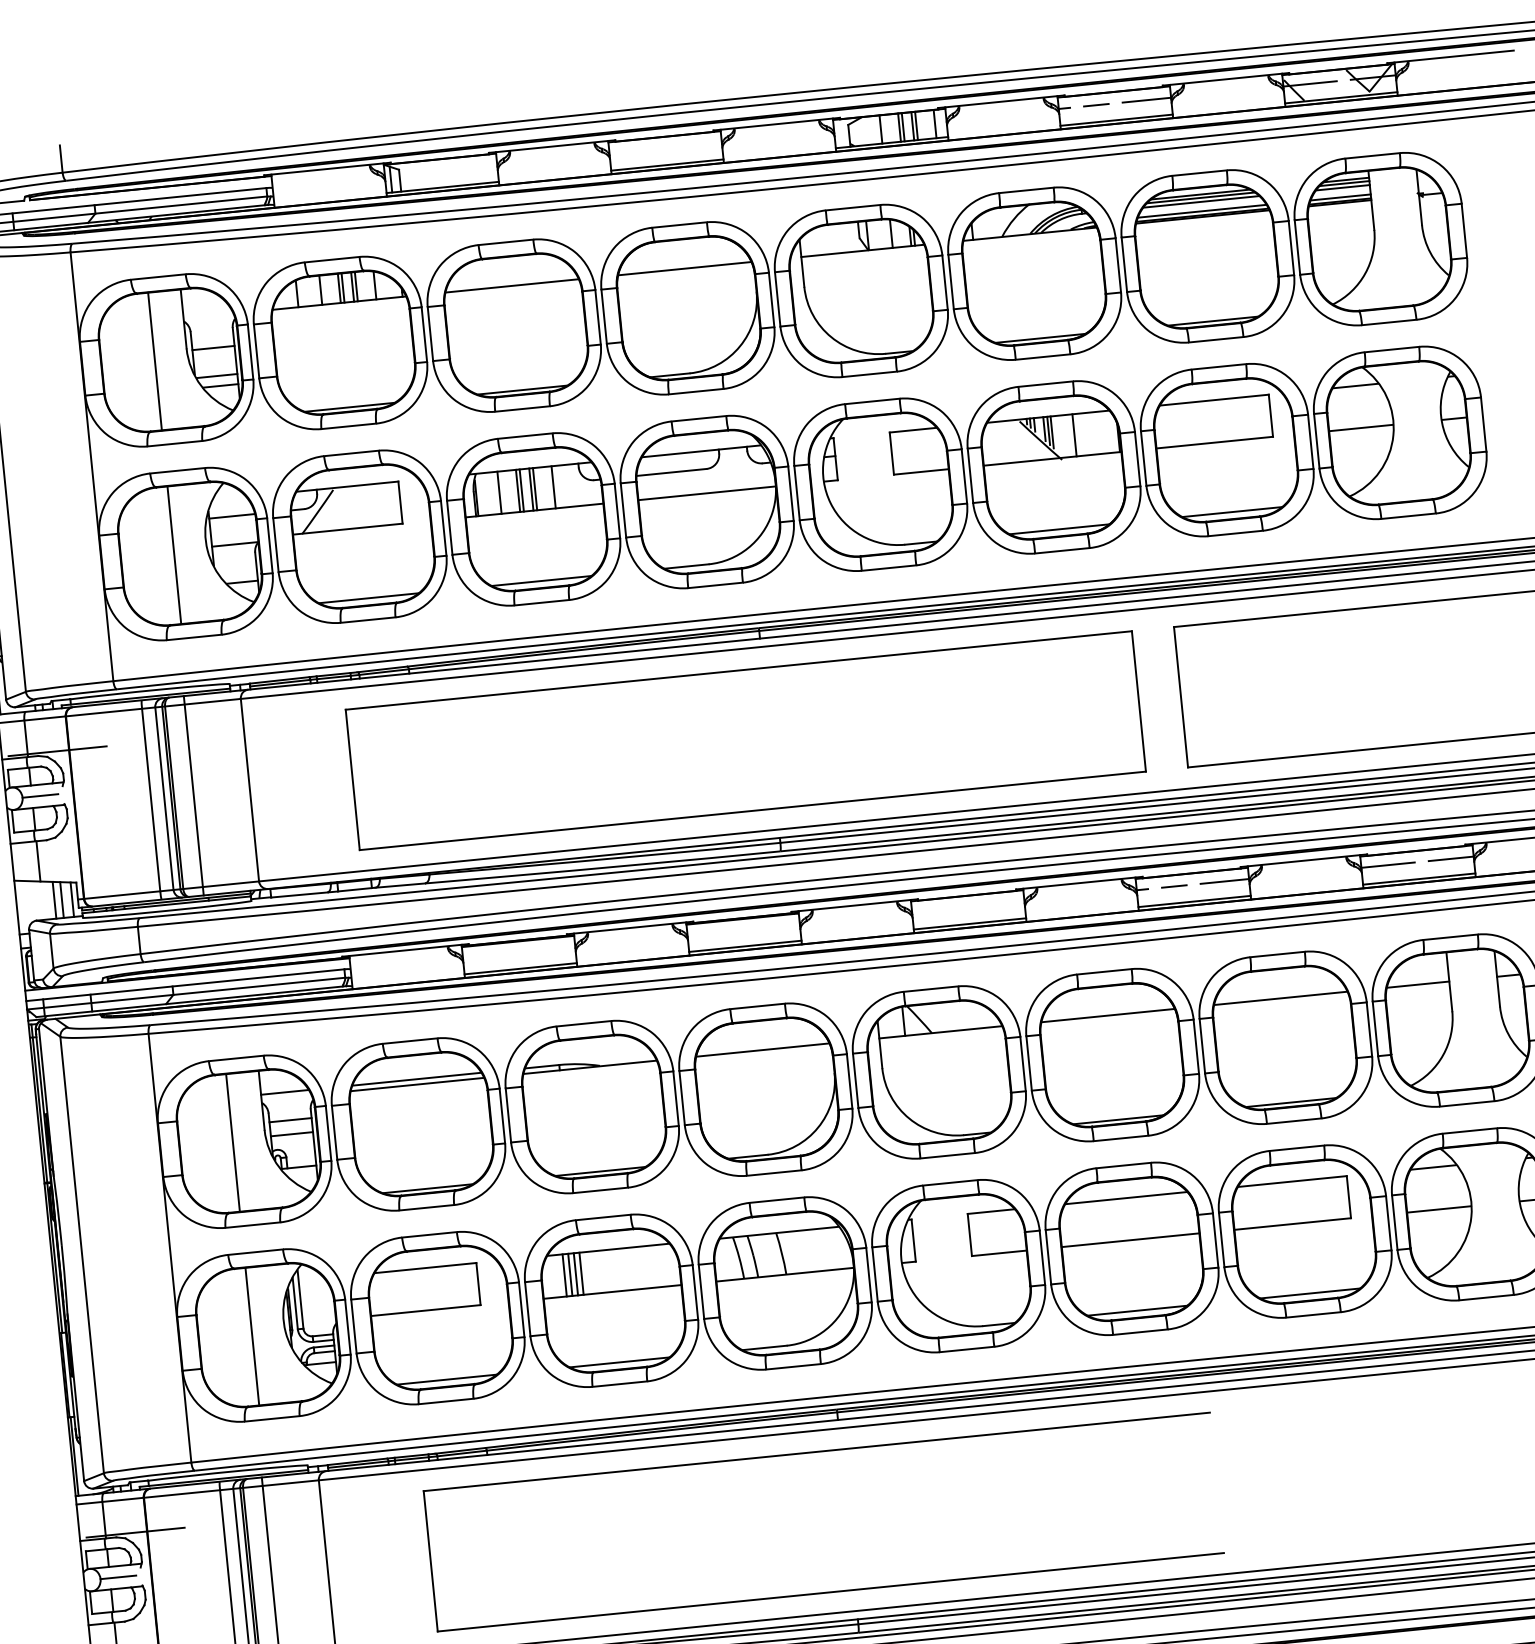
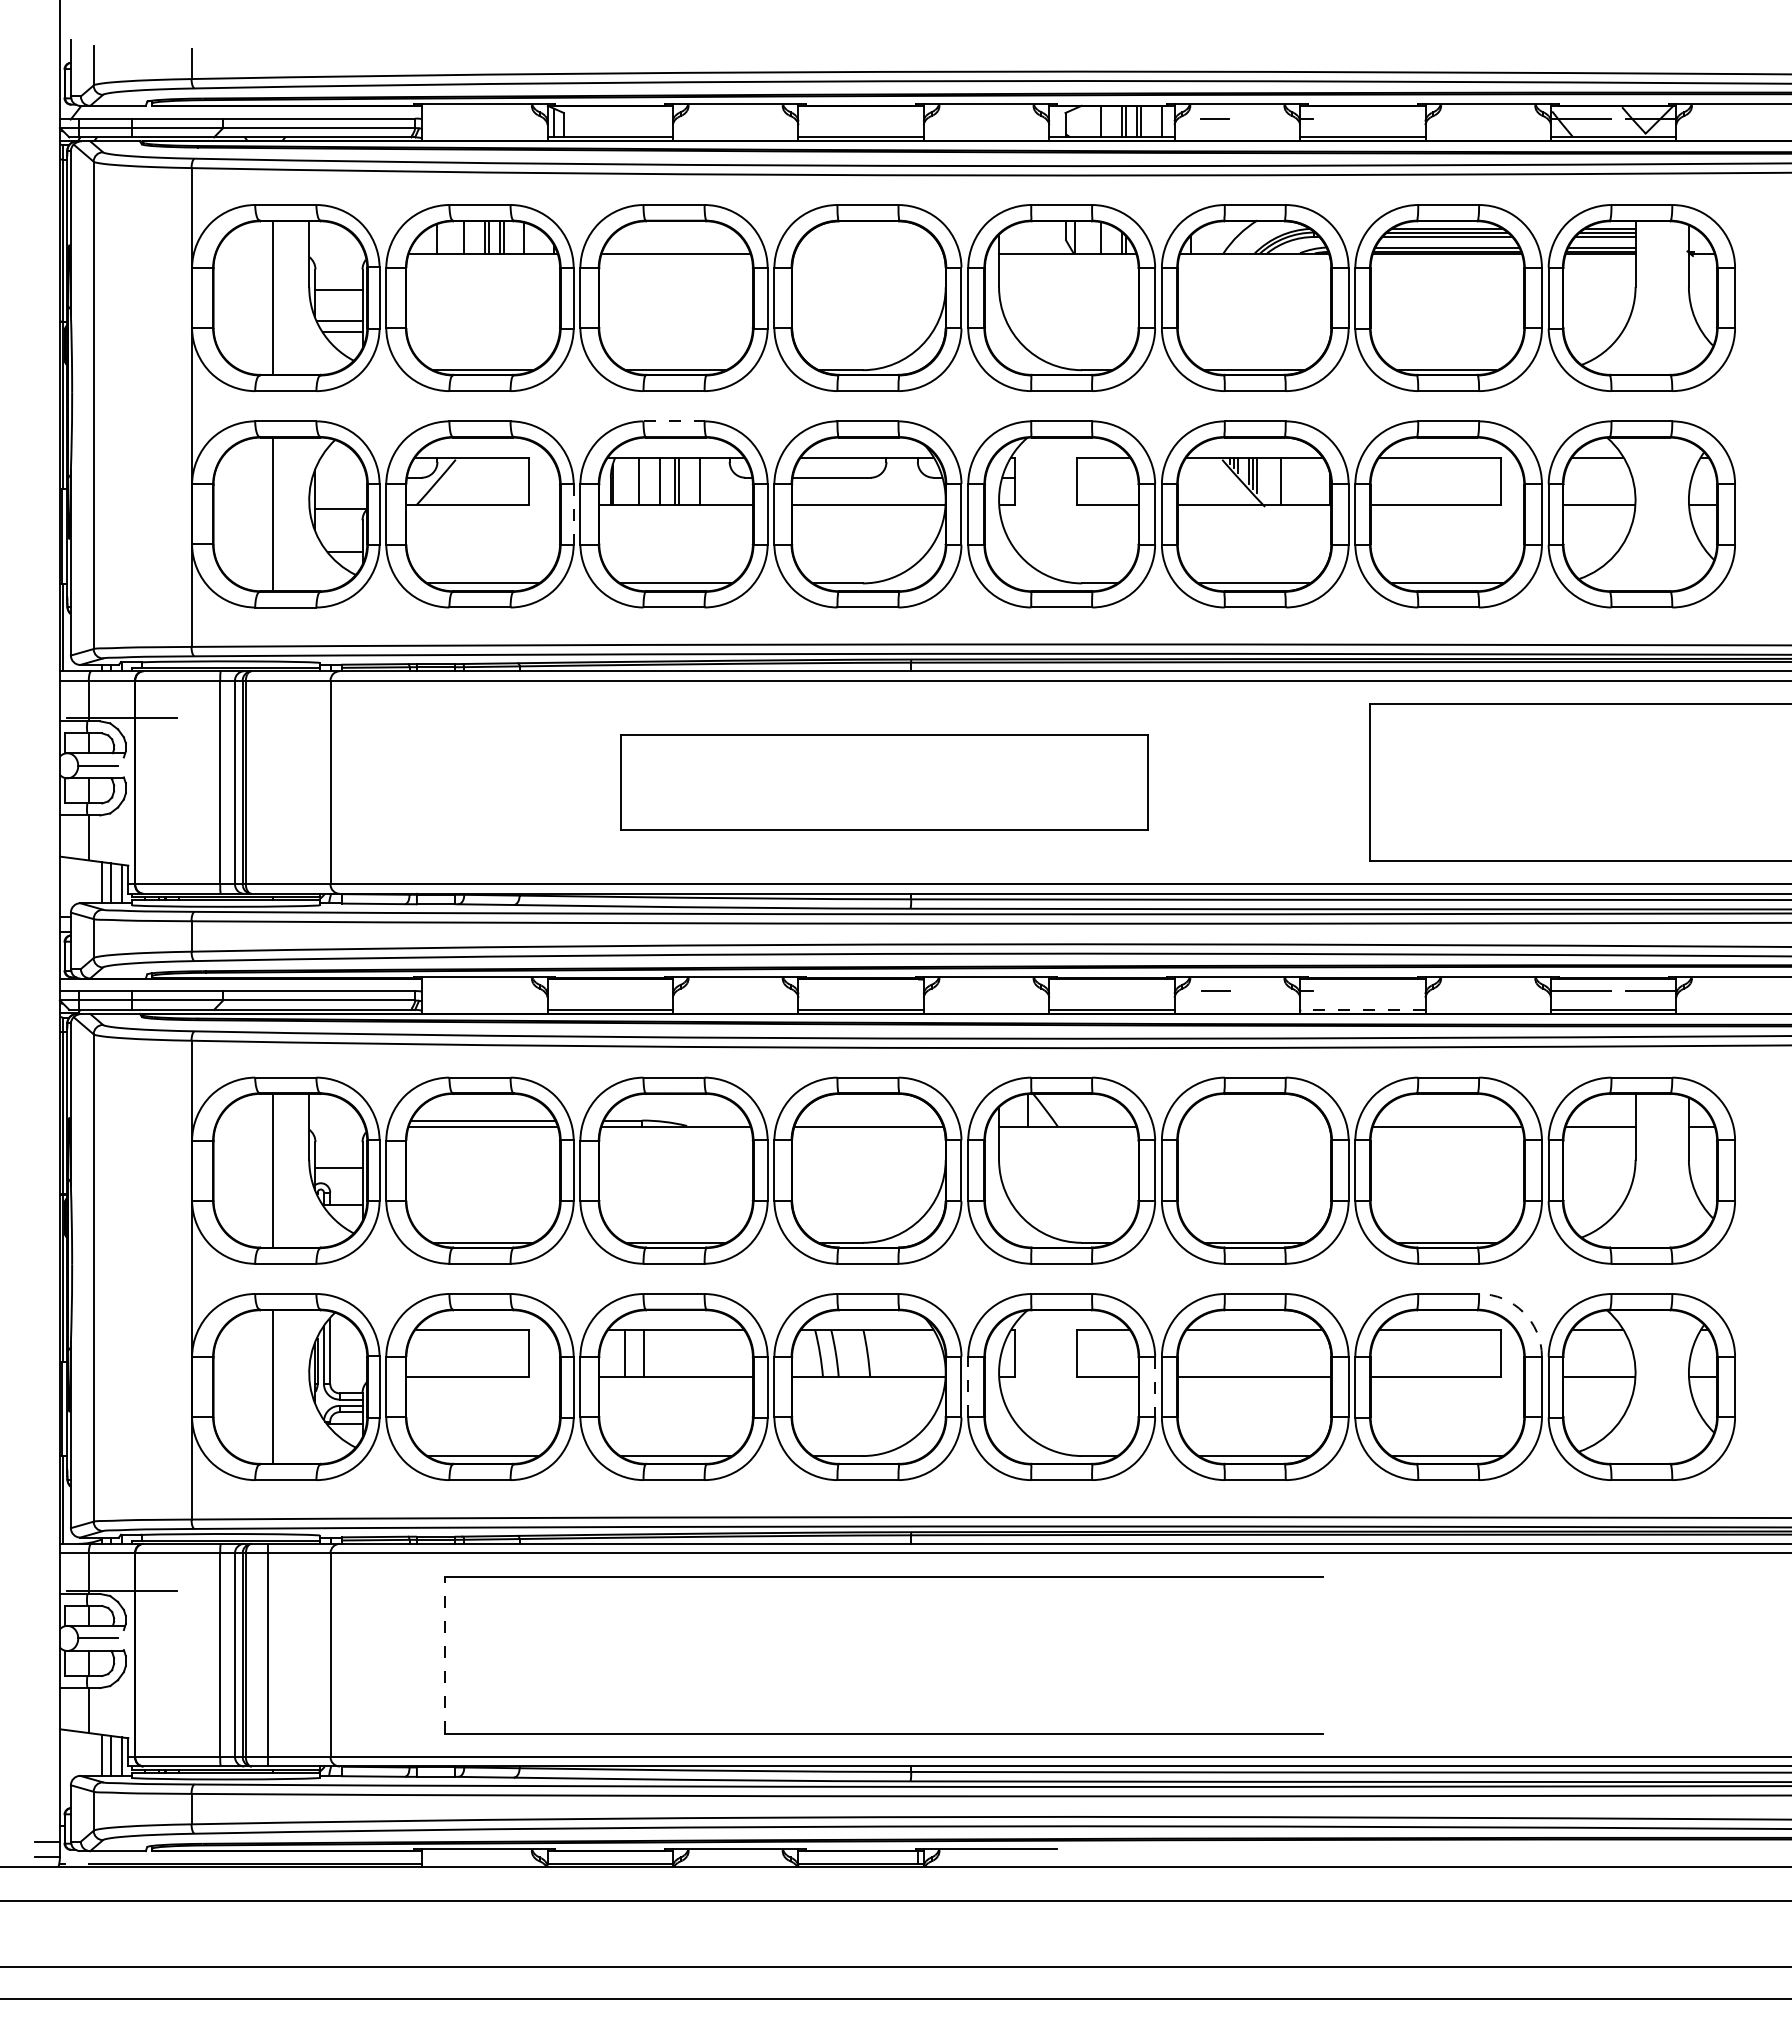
line: (1146, 100) -> (1398, 118), removed
line: (1095, 105) -> (1214, 118), moved
line: (684, 268) -> (868, 253), removed
line: (525, 436) -> (674, 421), solid -> dashed
line: (522, 489) -> (664, 480), removed
line: (231, 516) -> (340, 477), removed
line: (443, 528) -> (573, 514), solid -> dashed
part: (745, 740) -> (883, 782), size x0.6
line: (193, 795) -> (267, 782), removed
line: (1224, 881) -> (1398, 991), removed
line: (1173, 886) -> (1215, 990), moved
line: (1194, 901) -> (1362, 1009), solid -> dashed
line: (1108, 1015) -> (1254, 1126), removed
line: (284, 1092) -> (335, 1120), removed
line: (290, 1119) -> (338, 1151), removed
arc: (1365, 1158) -> (1523, 1312), solid -> dashed
line: (1042, 1258) -> (1155, 1387), solid -> dashed
line: (875, 1273) -> (968, 1386), solid -> dashed
line: (570, 1274) -> (631, 1353), removed
line: (575, 1274) -> (637, 1353), removed
line: (430, 1560) -> (445, 1654), solid -> dashed

